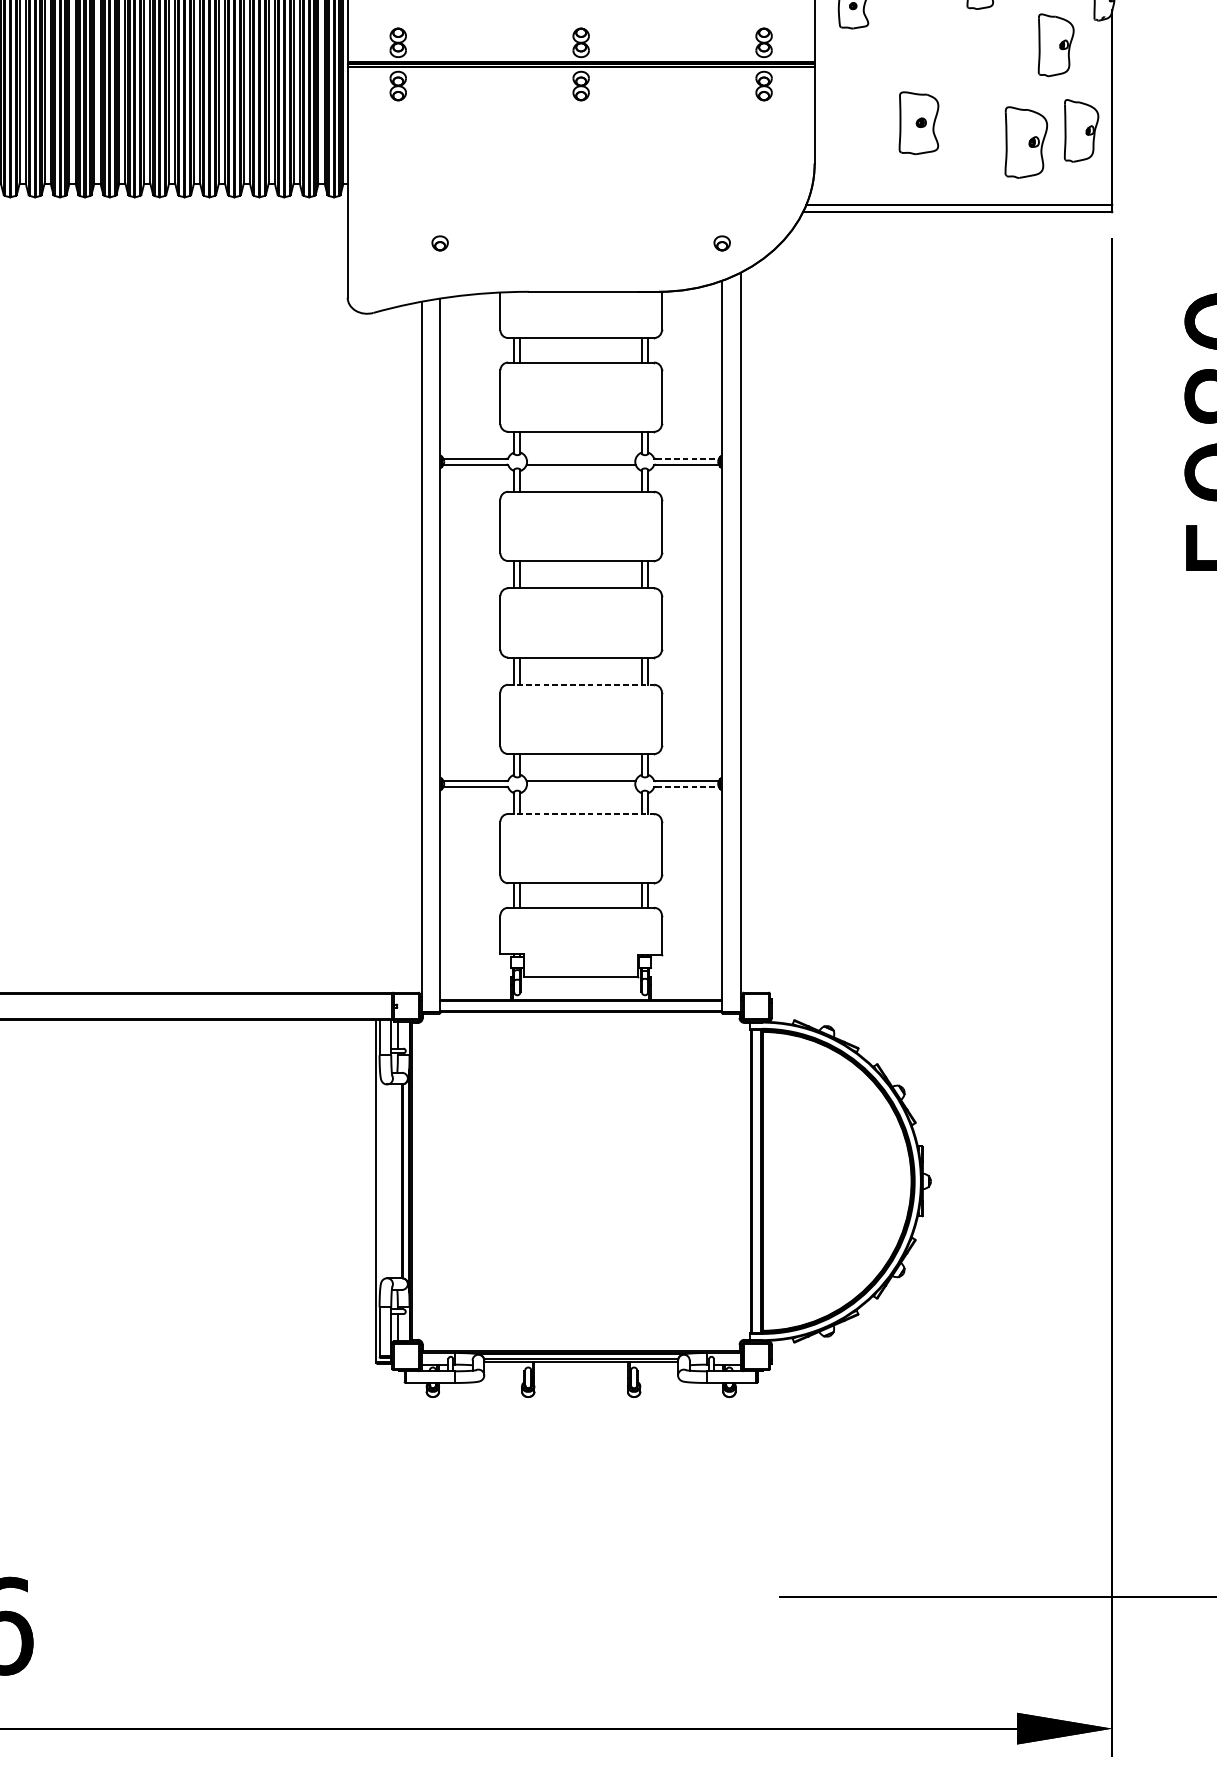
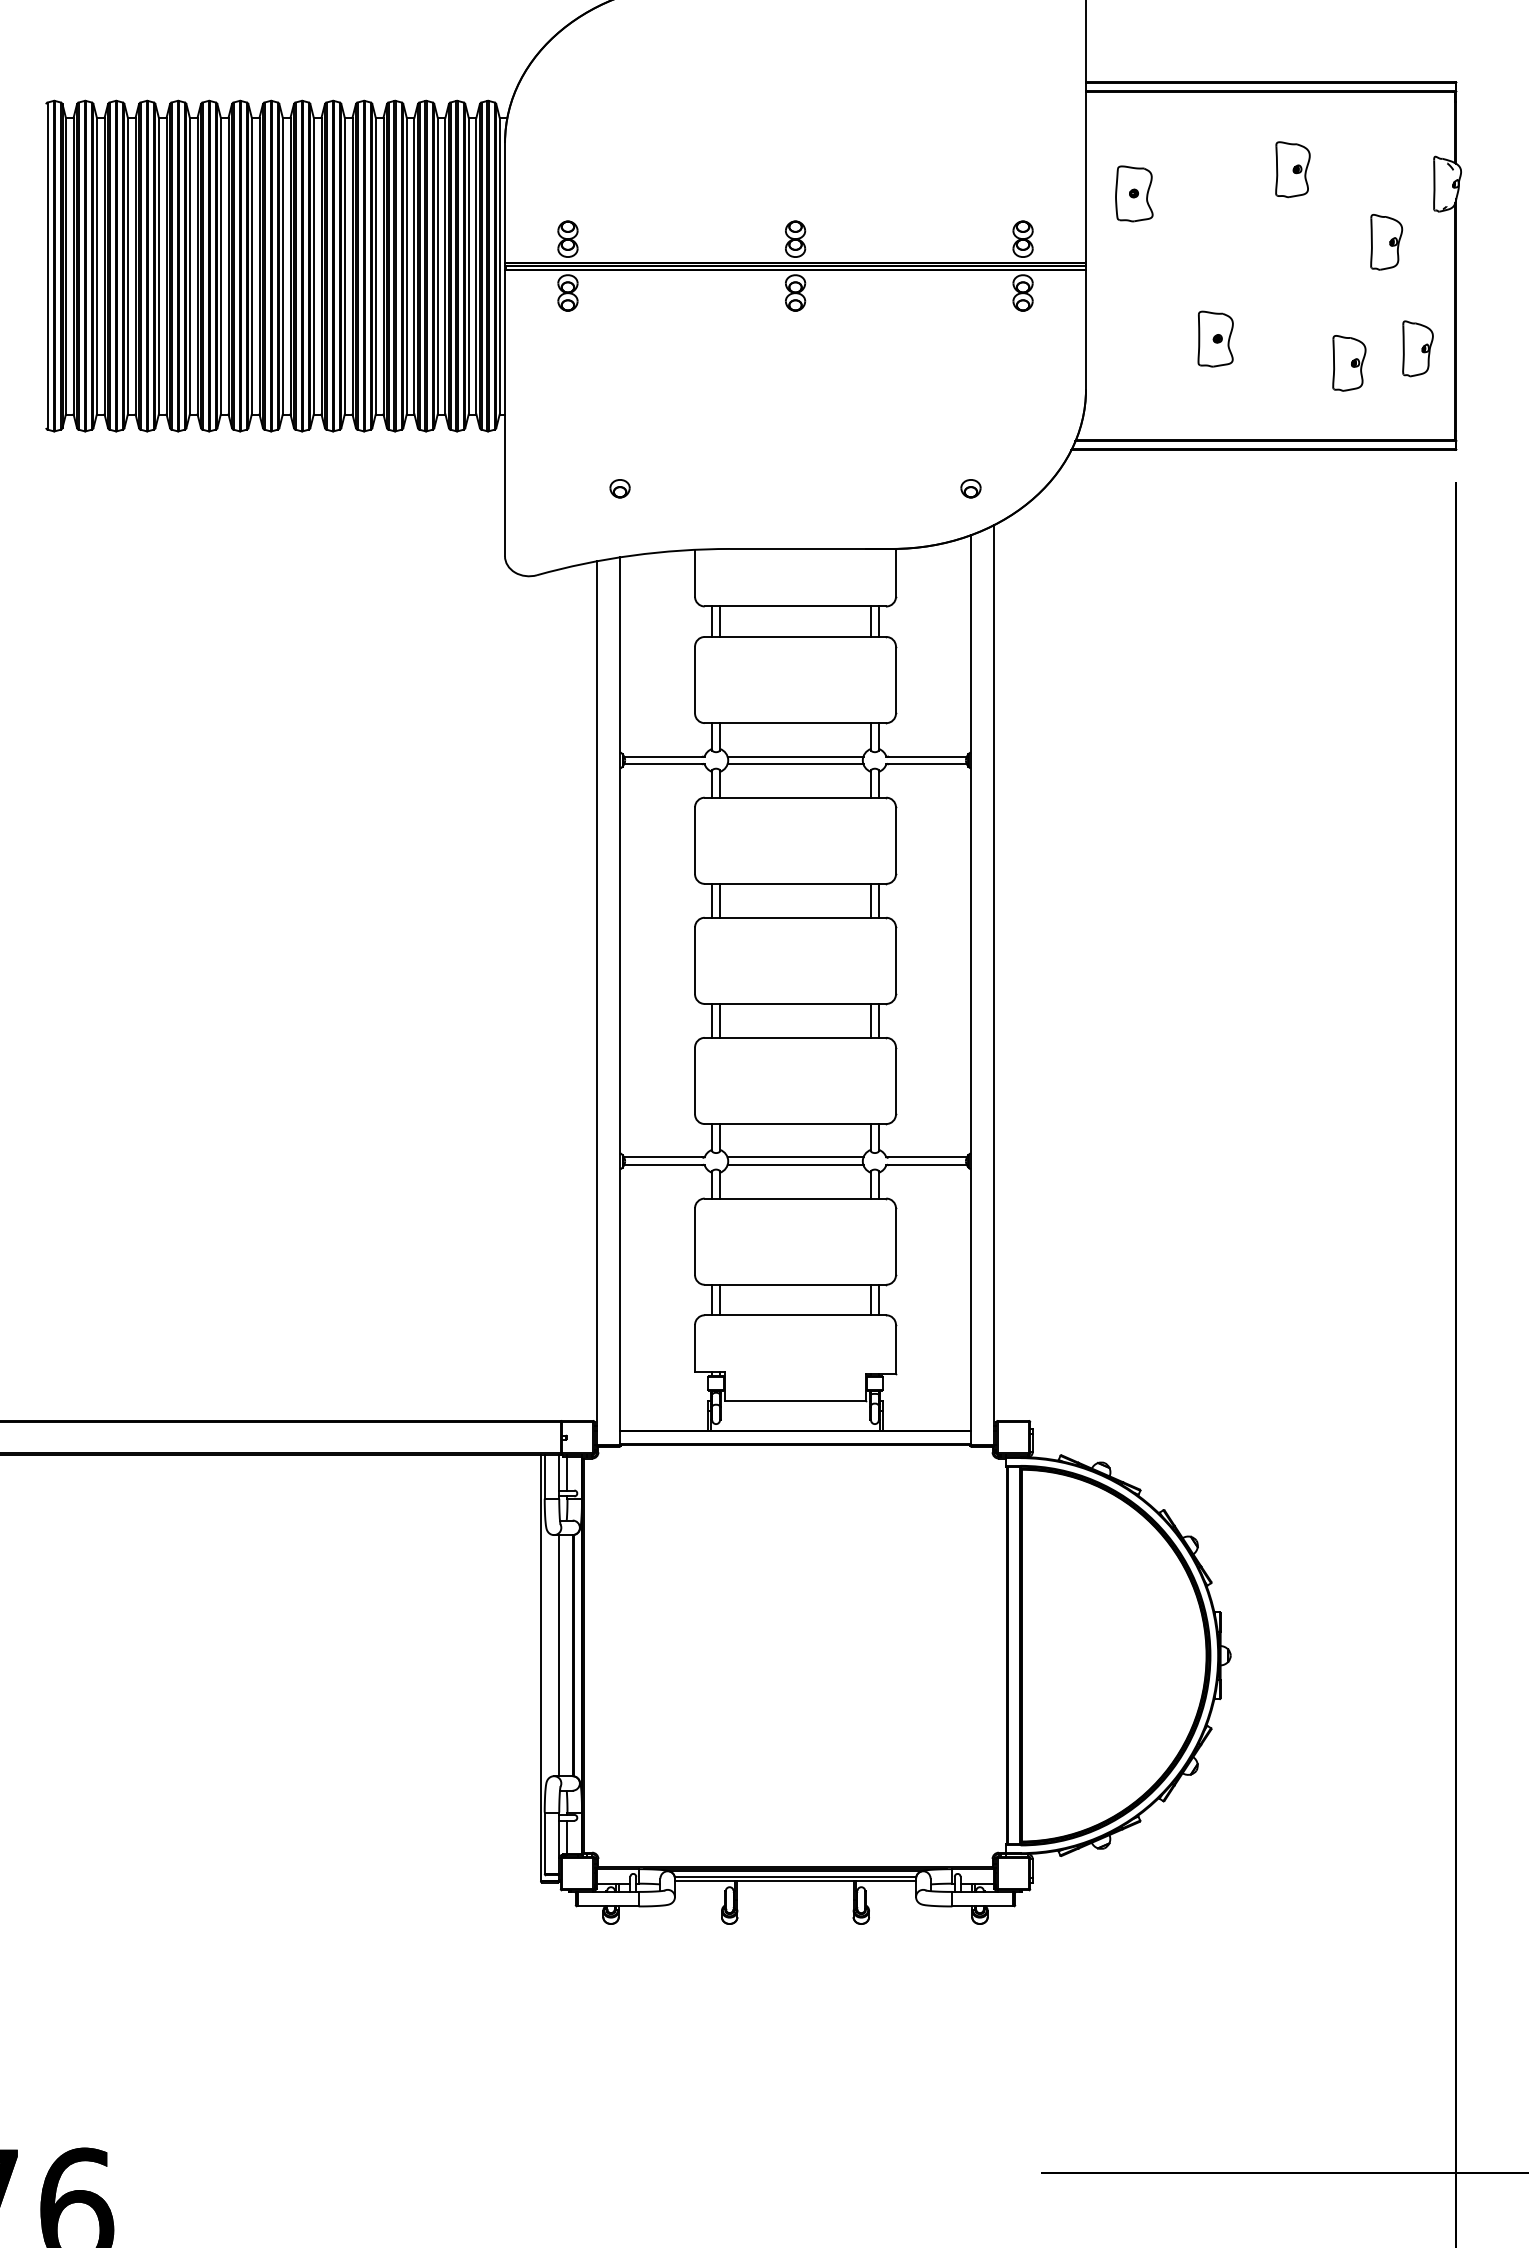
part: (1056, 45) -> (1386, 242), size x0.71
part: (918, 122) -> (1215, 338), size x0.71
part: (1081, 130) -> (1417, 348), size x0.71
part: (1026, 142) -> (1349, 363), size x0.62
line: (581, 458) -> (795, 756), added
line: (688, 458) -> (928, 756), dashed -> solid
line: (581, 684) -> (795, 1037), dashed -> solid
line: (581, 787) -> (795, 1165), added
line: (688, 787) -> (928, 1165), dashed -> solid
line: (581, 813) -> (795, 1198), dashed -> solid
line: (391, 1181) -> (559, 1655), added

